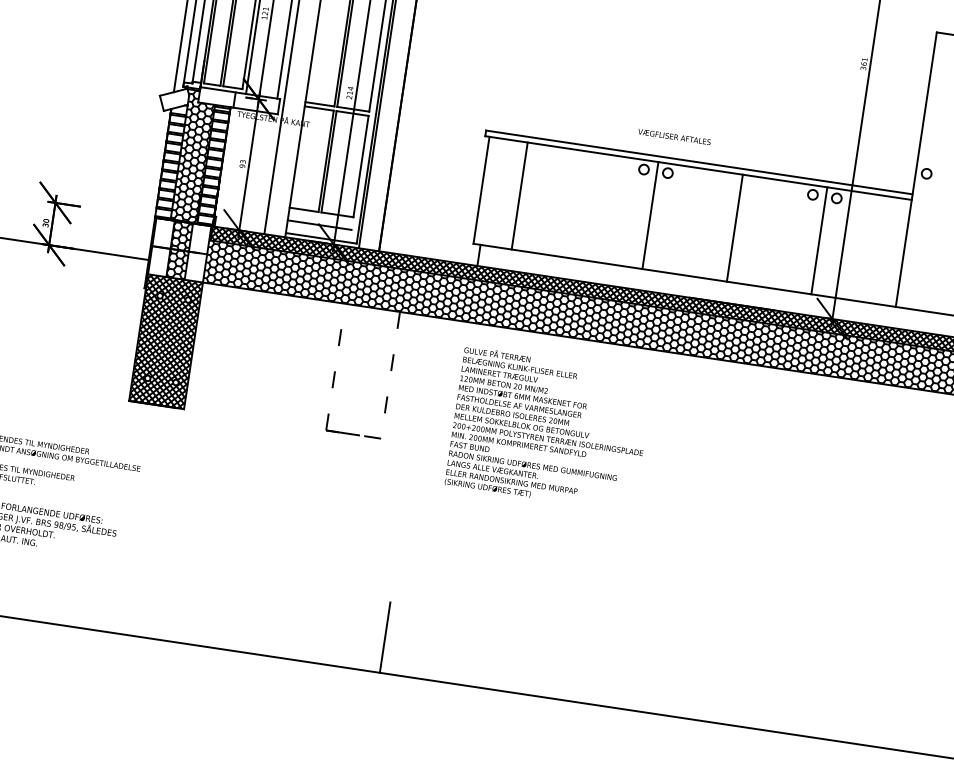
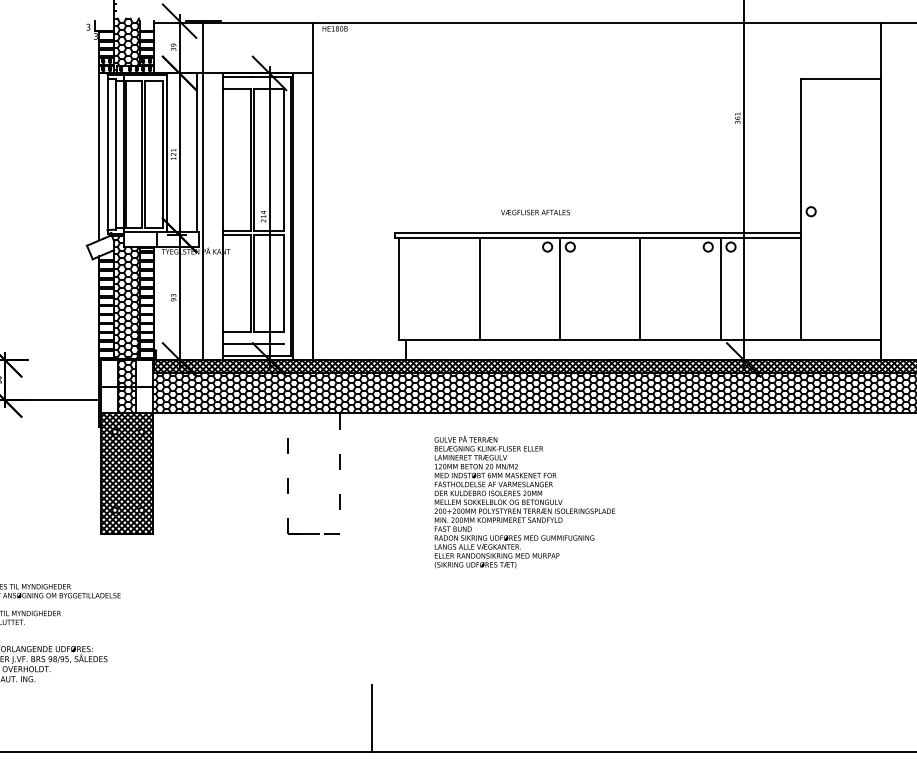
text: (674, 136) -> (535, 212), moved
line: (519, 195) -> (479, 288), moved
text: (549, 428) -> (524, 501), moved

